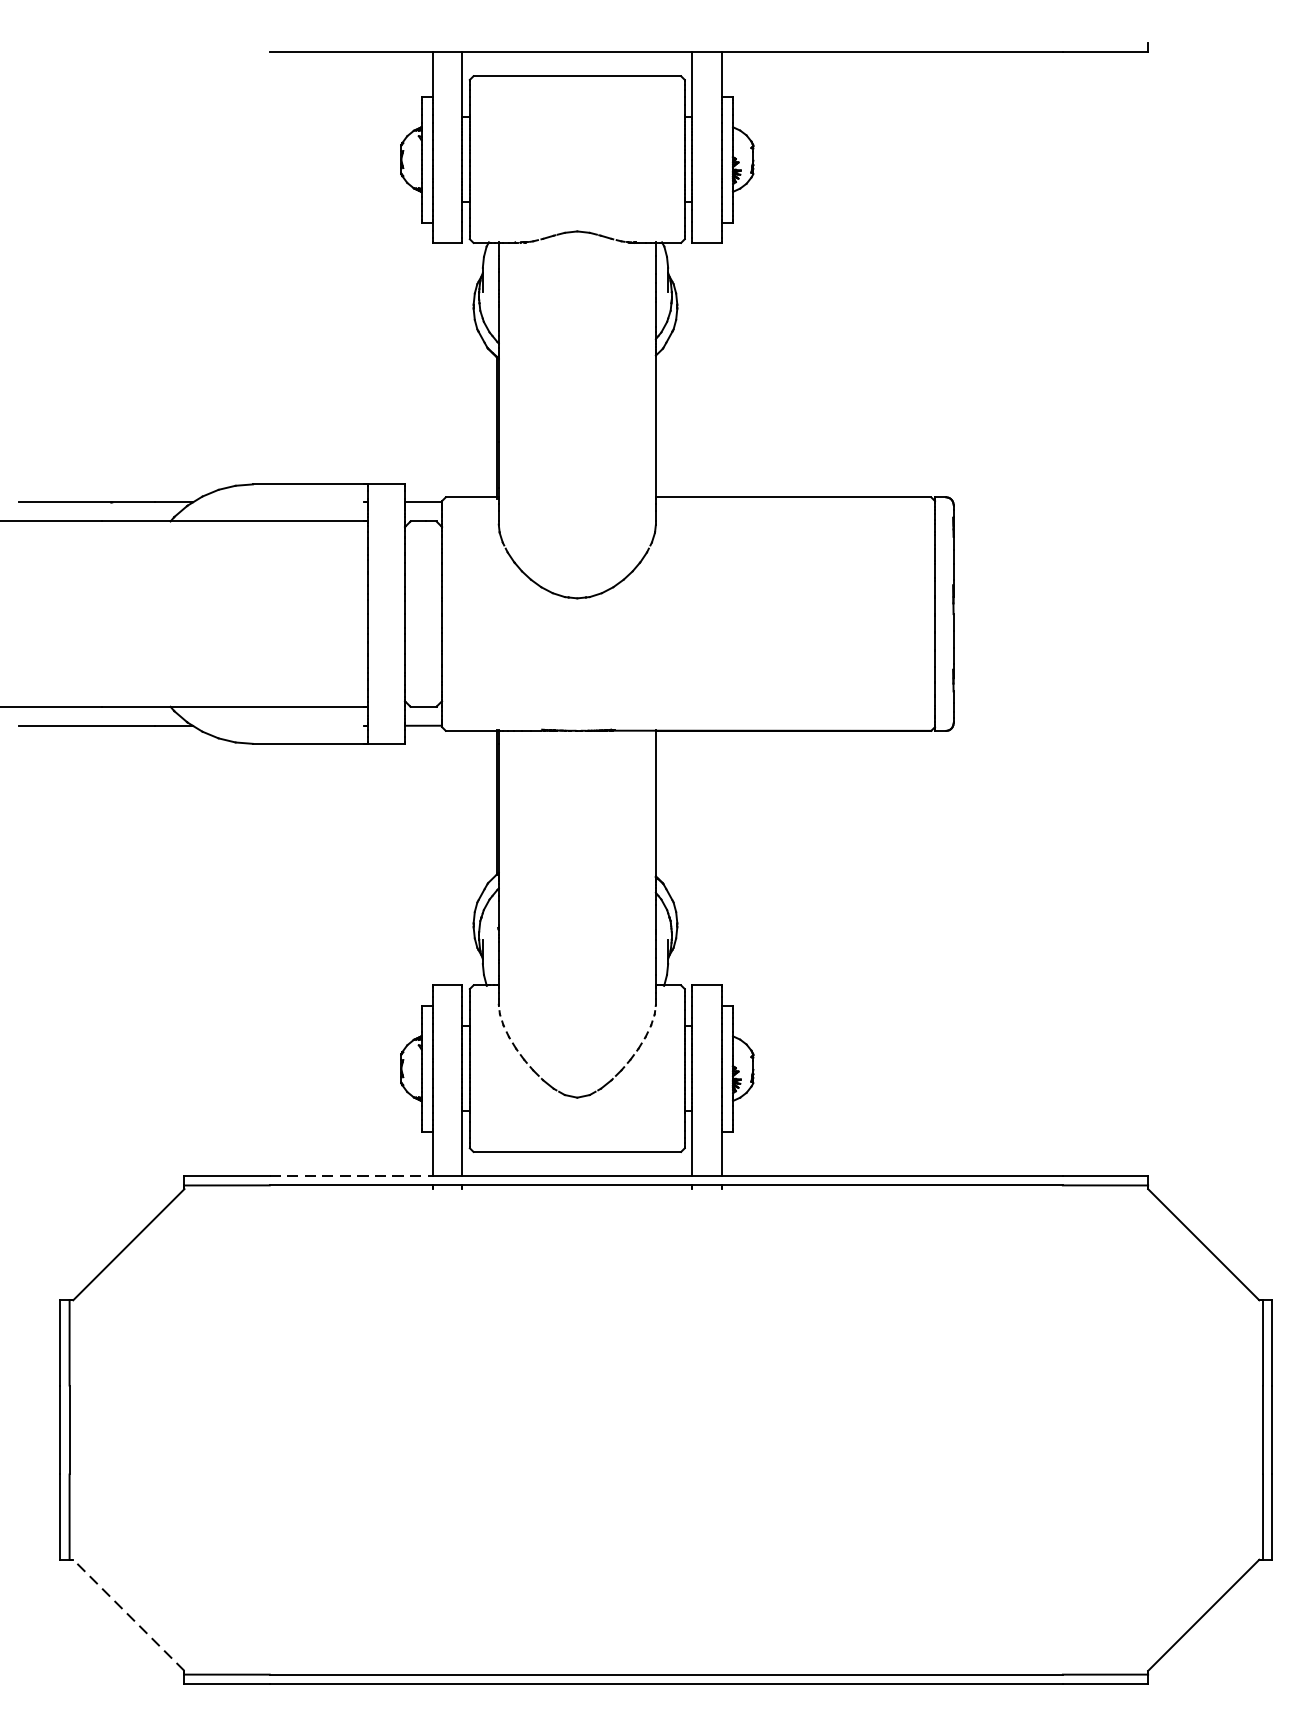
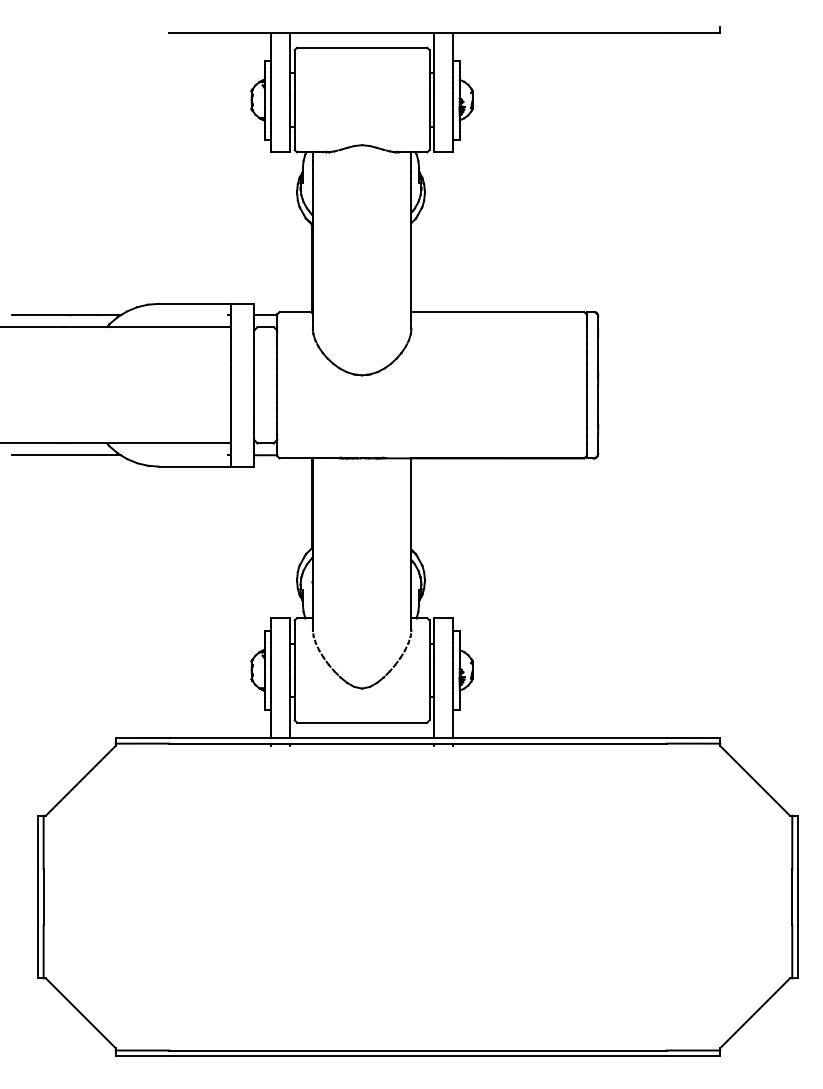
line: (351, 1175) -> (220, 737), dashed -> solid
line: (128, 1614) -> (80, 1012), dashed -> solid

